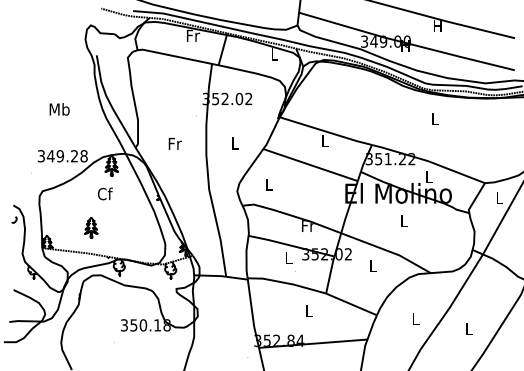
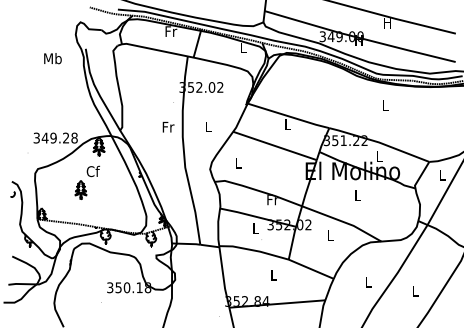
text: (59, 109) -> (52, 58), moved
text: (174, 143) -> (167, 126), moved
part: (91, 227) -> (81, 189), moved

